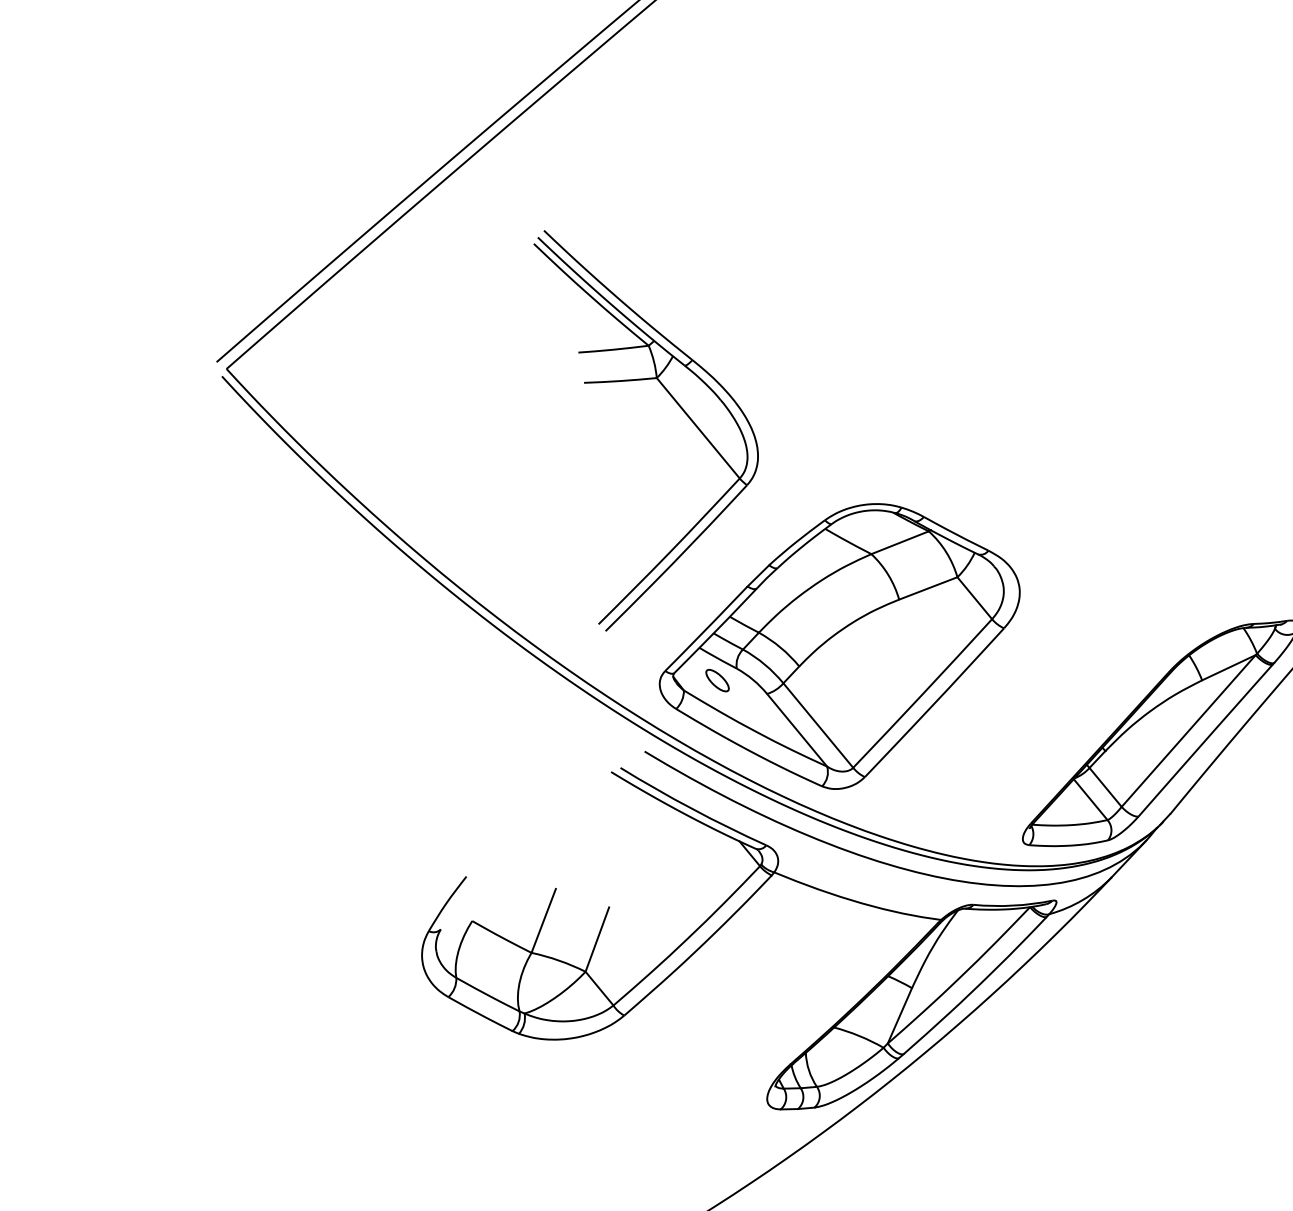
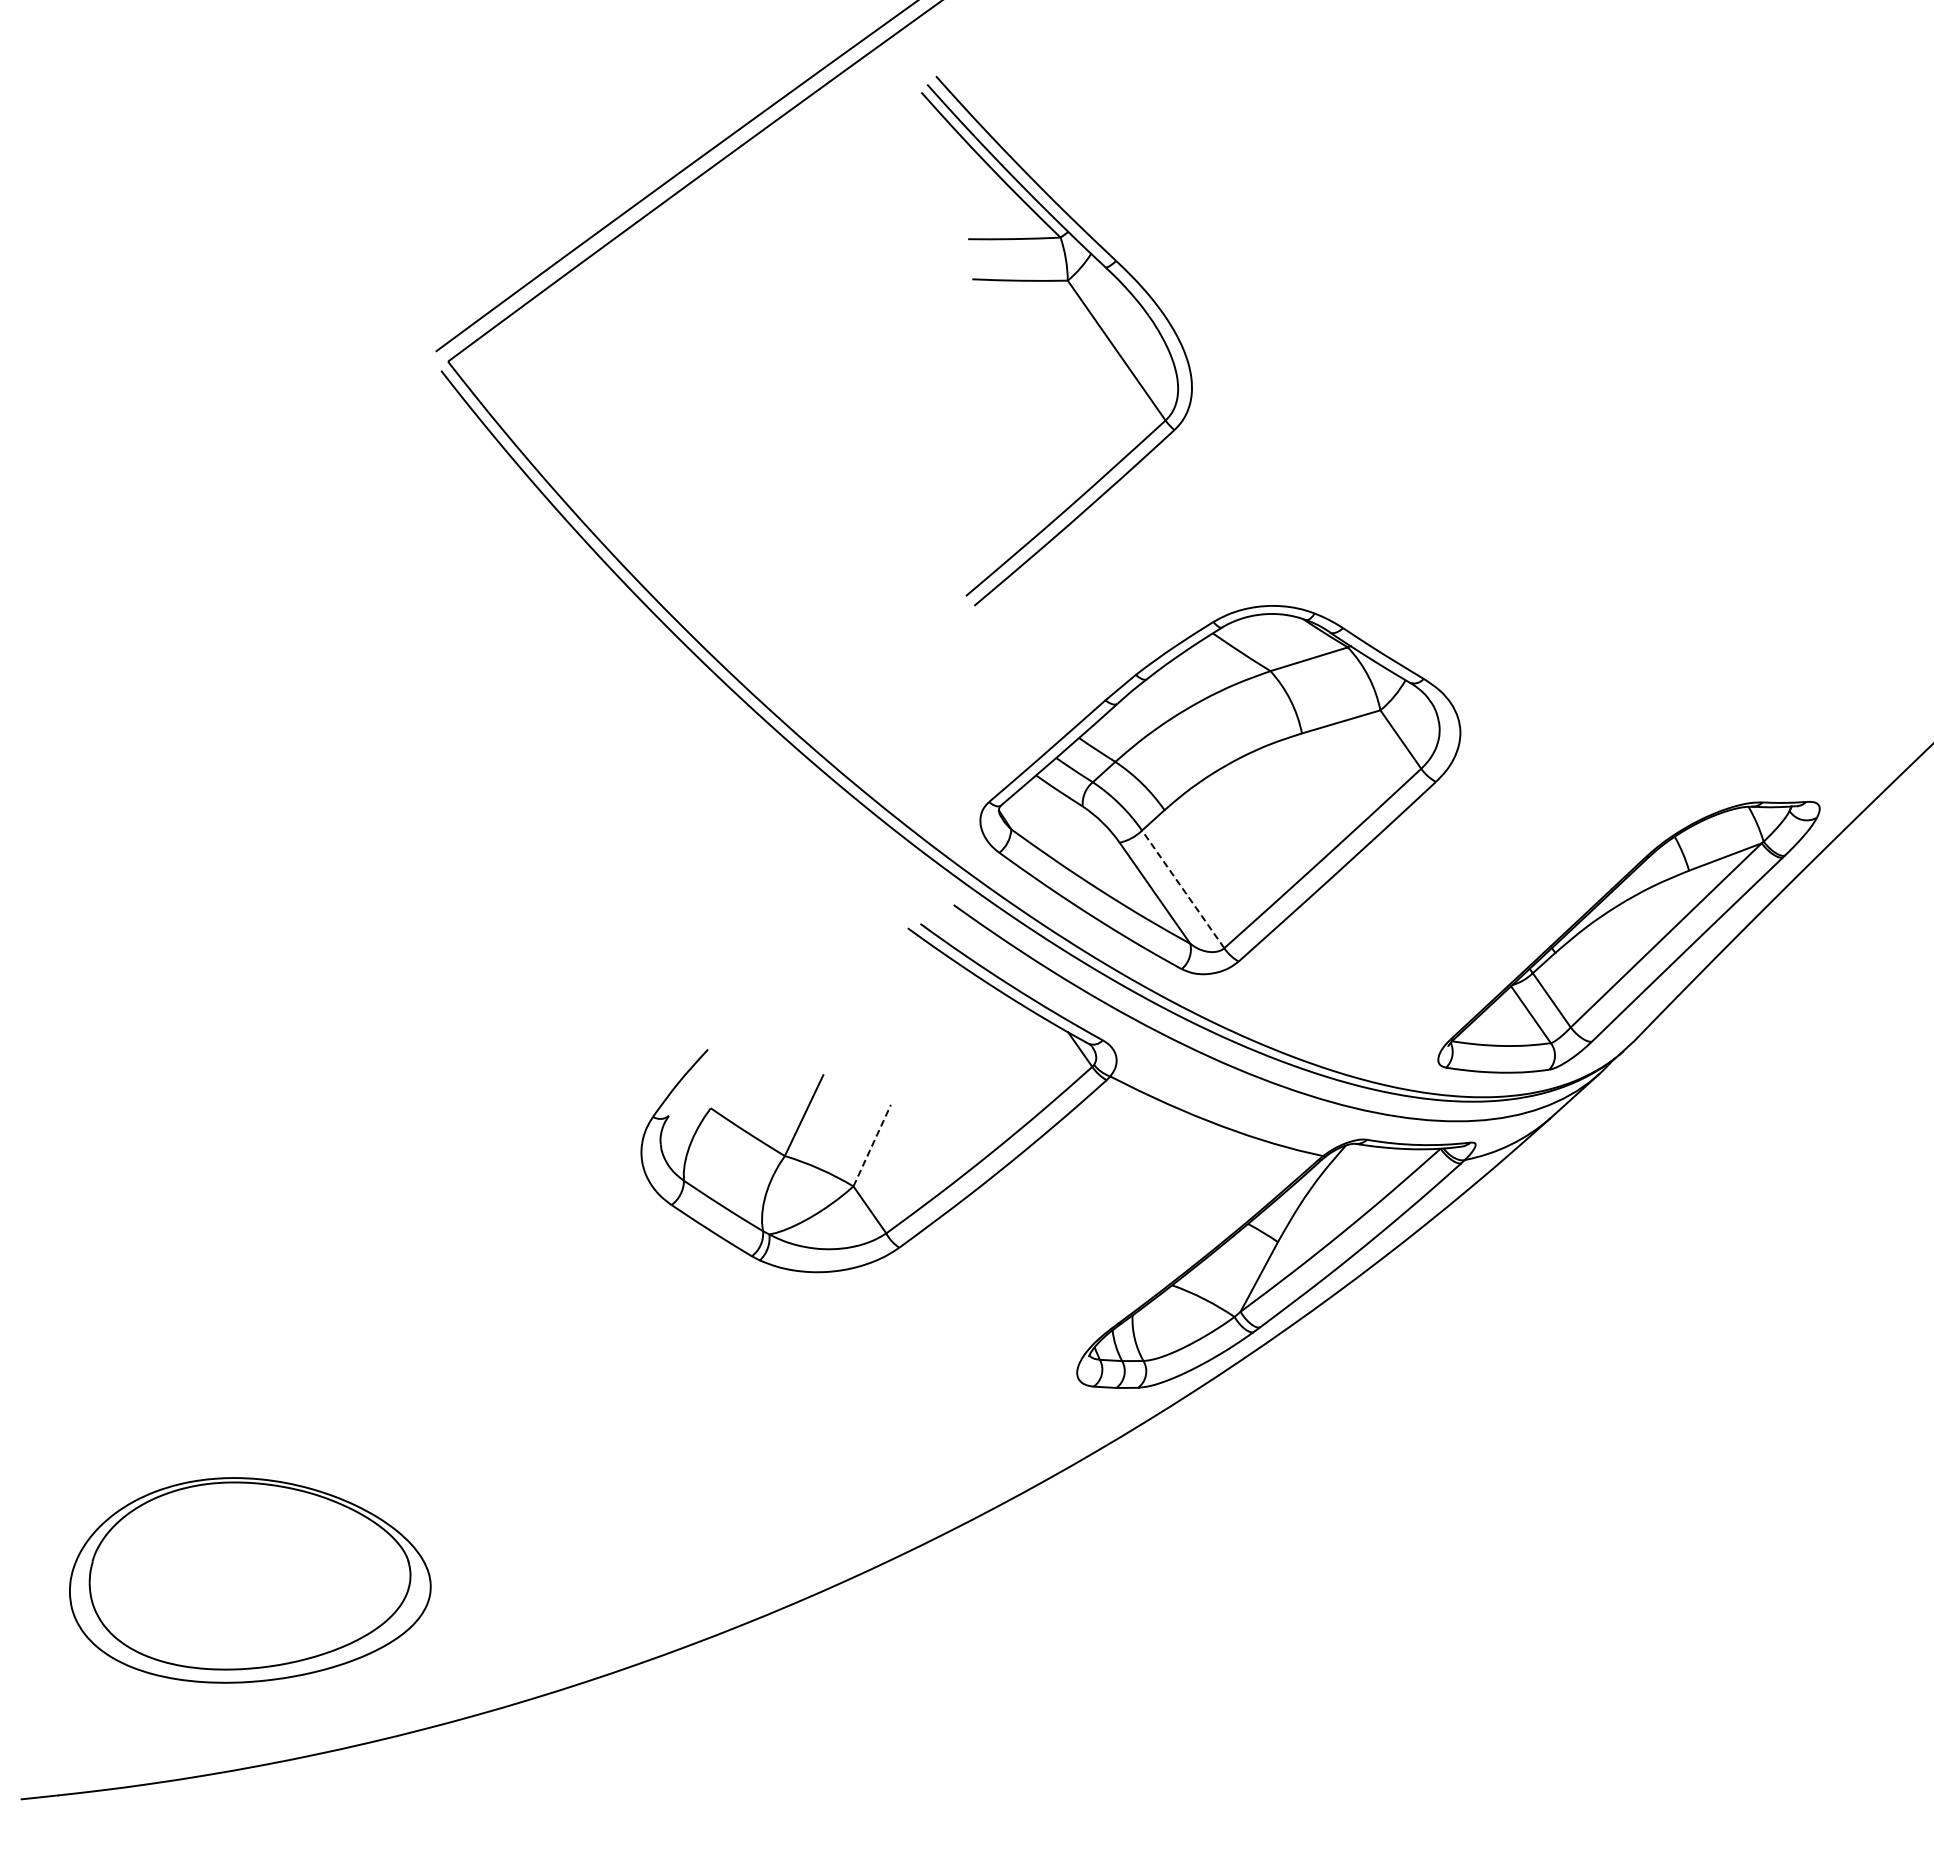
part: (677, 403) -> (1091, 316), moved
part: (717, 680) -> (1056, 819), removed
line: (818, 725) -> (1183, 889), solid -> dashed
line: (597, 939) -> (872, 1145), solid -> dashed

